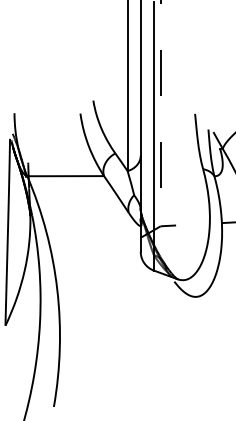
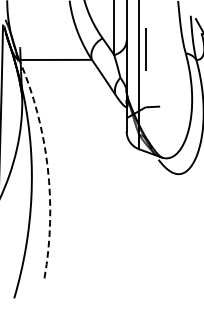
arc: (57, 289) -> (47, 167), solid -> dashed

